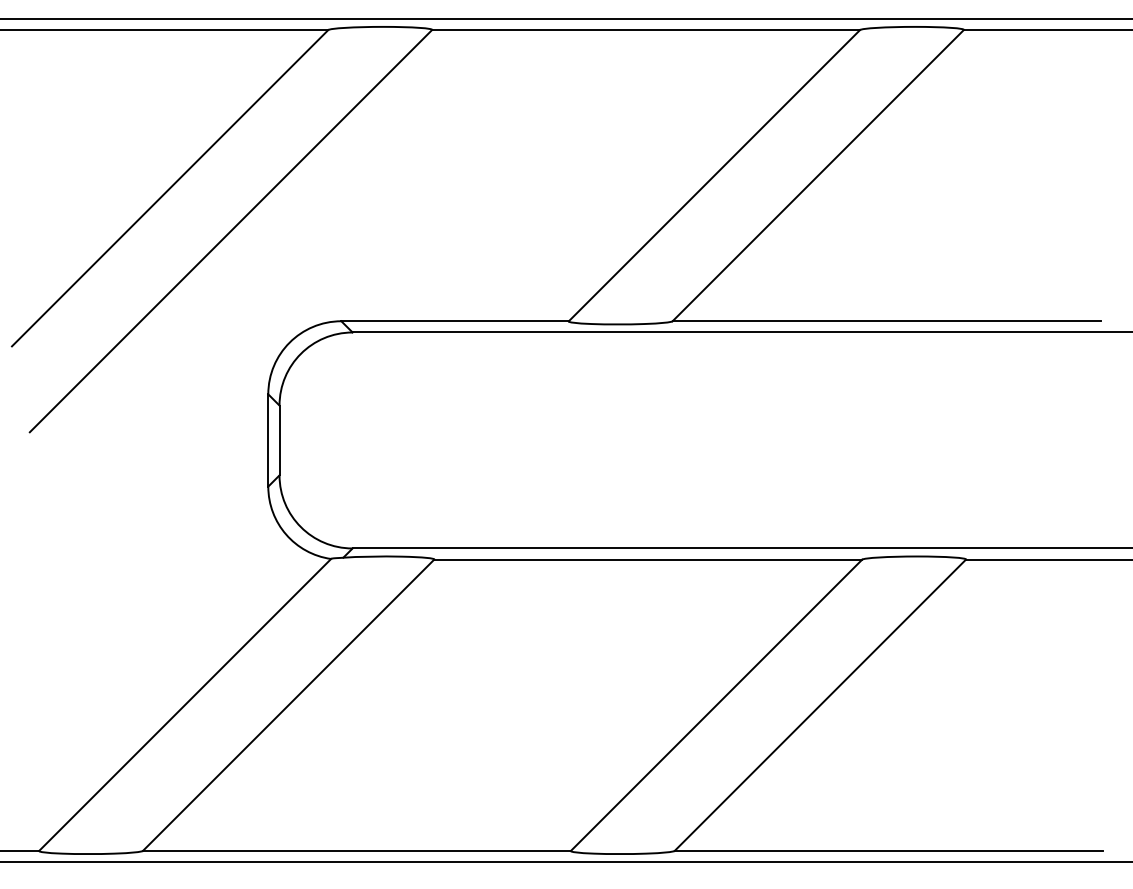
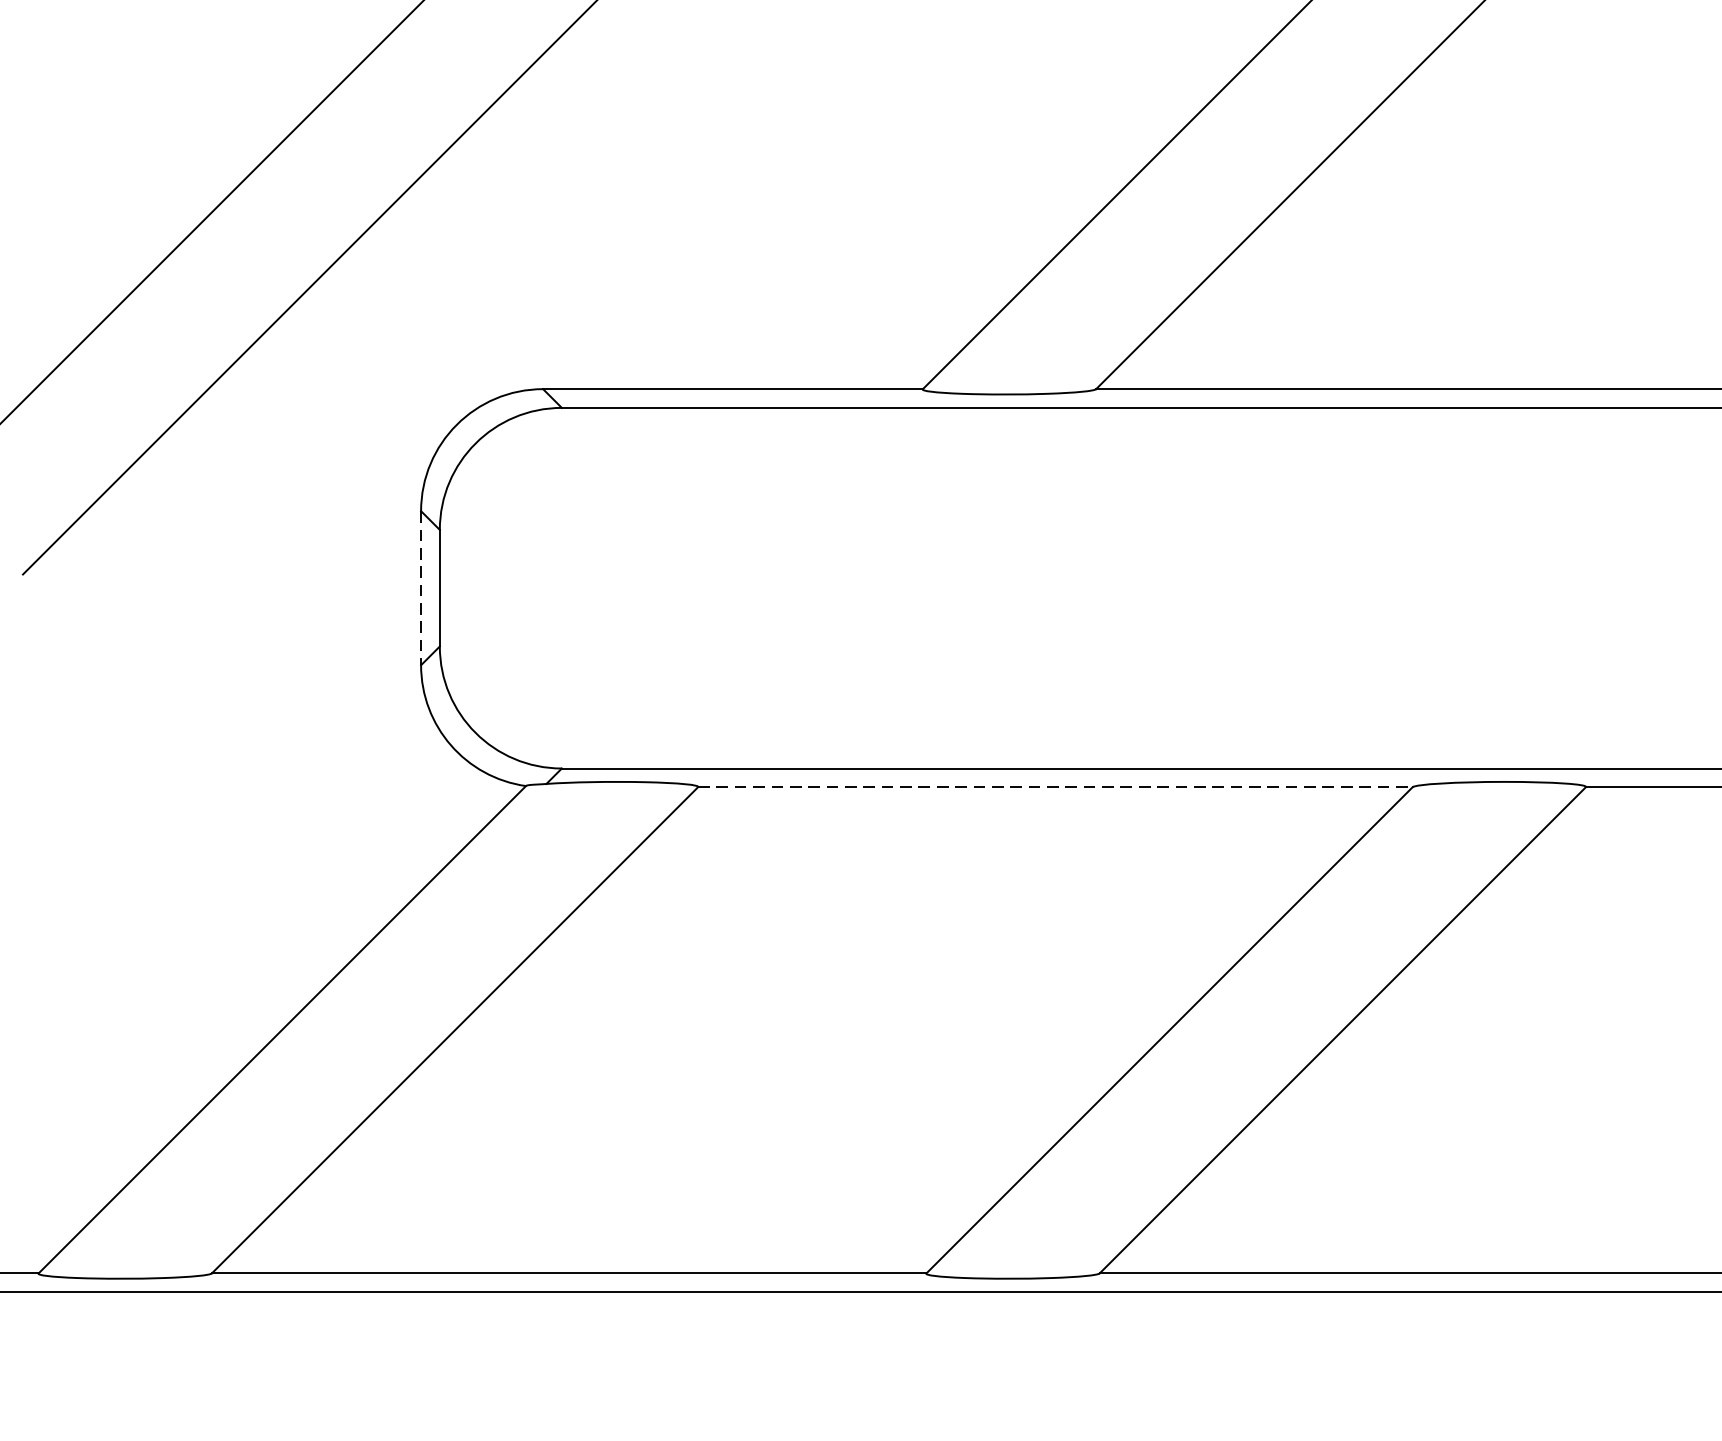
line: (268, 440) -> (421, 588), solid -> dashed
line: (648, 559) -> (1055, 786), solid -> dashed

